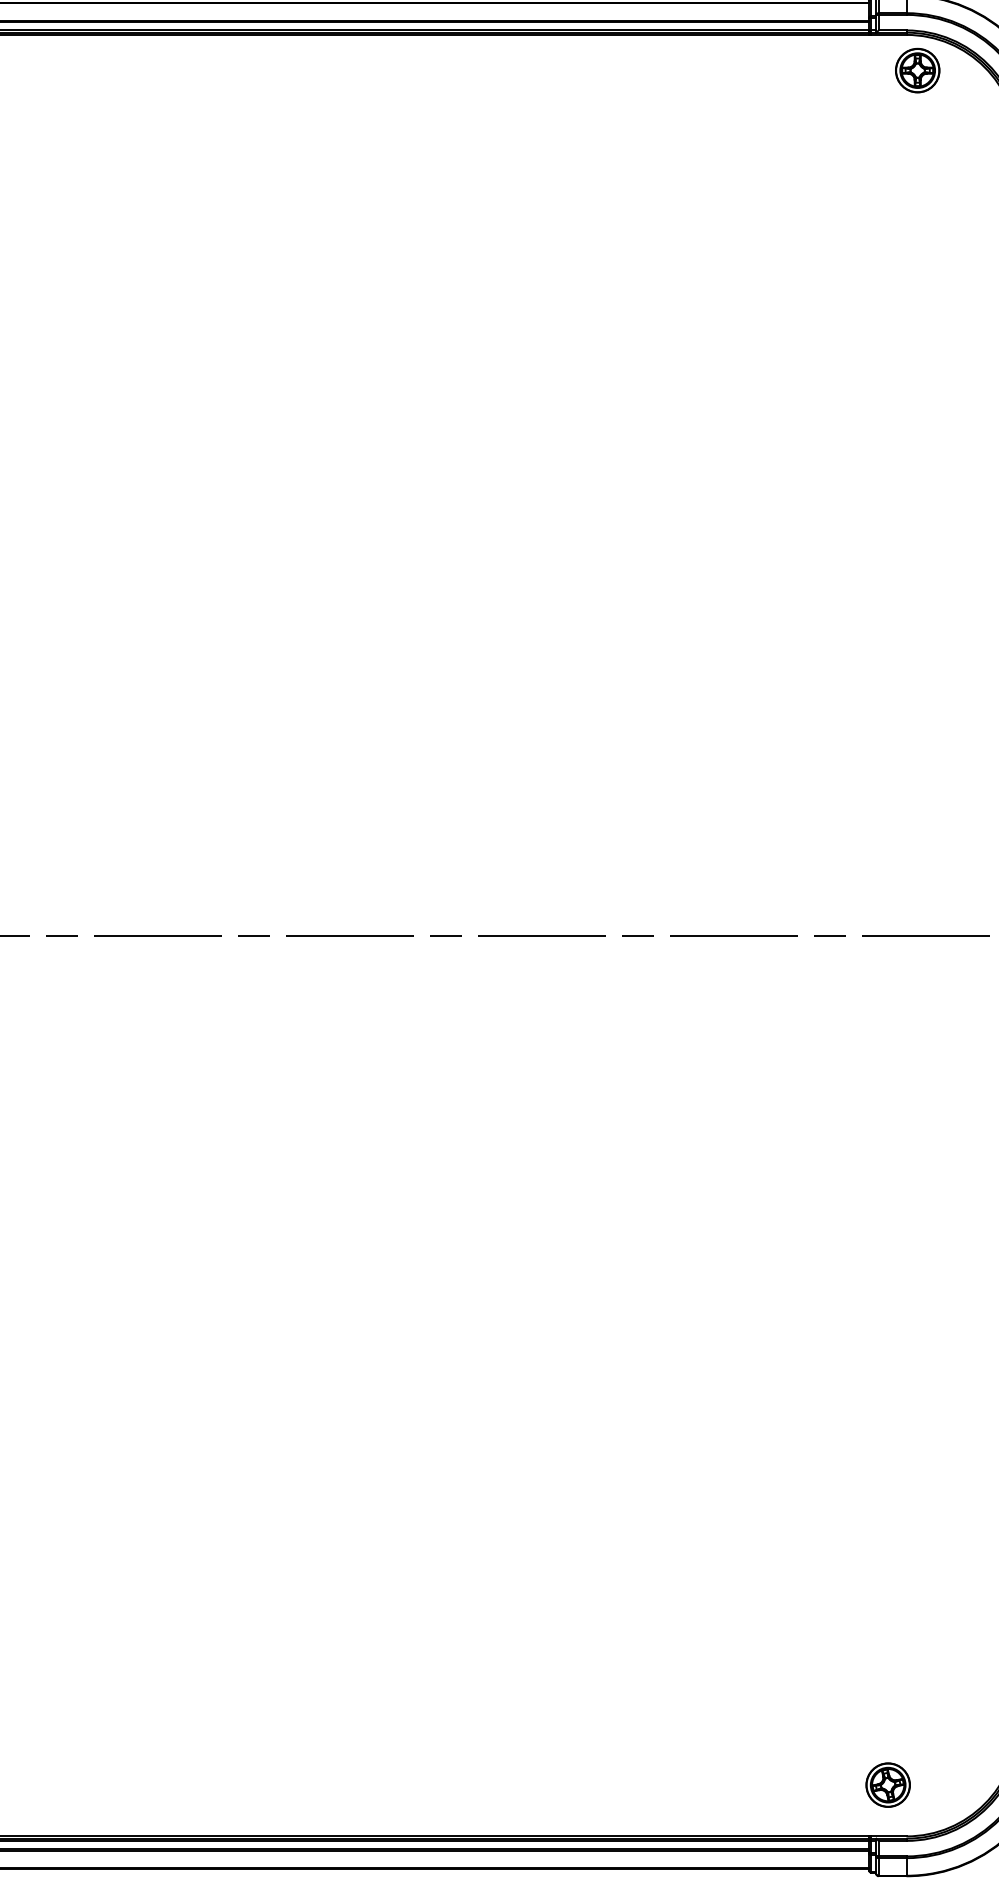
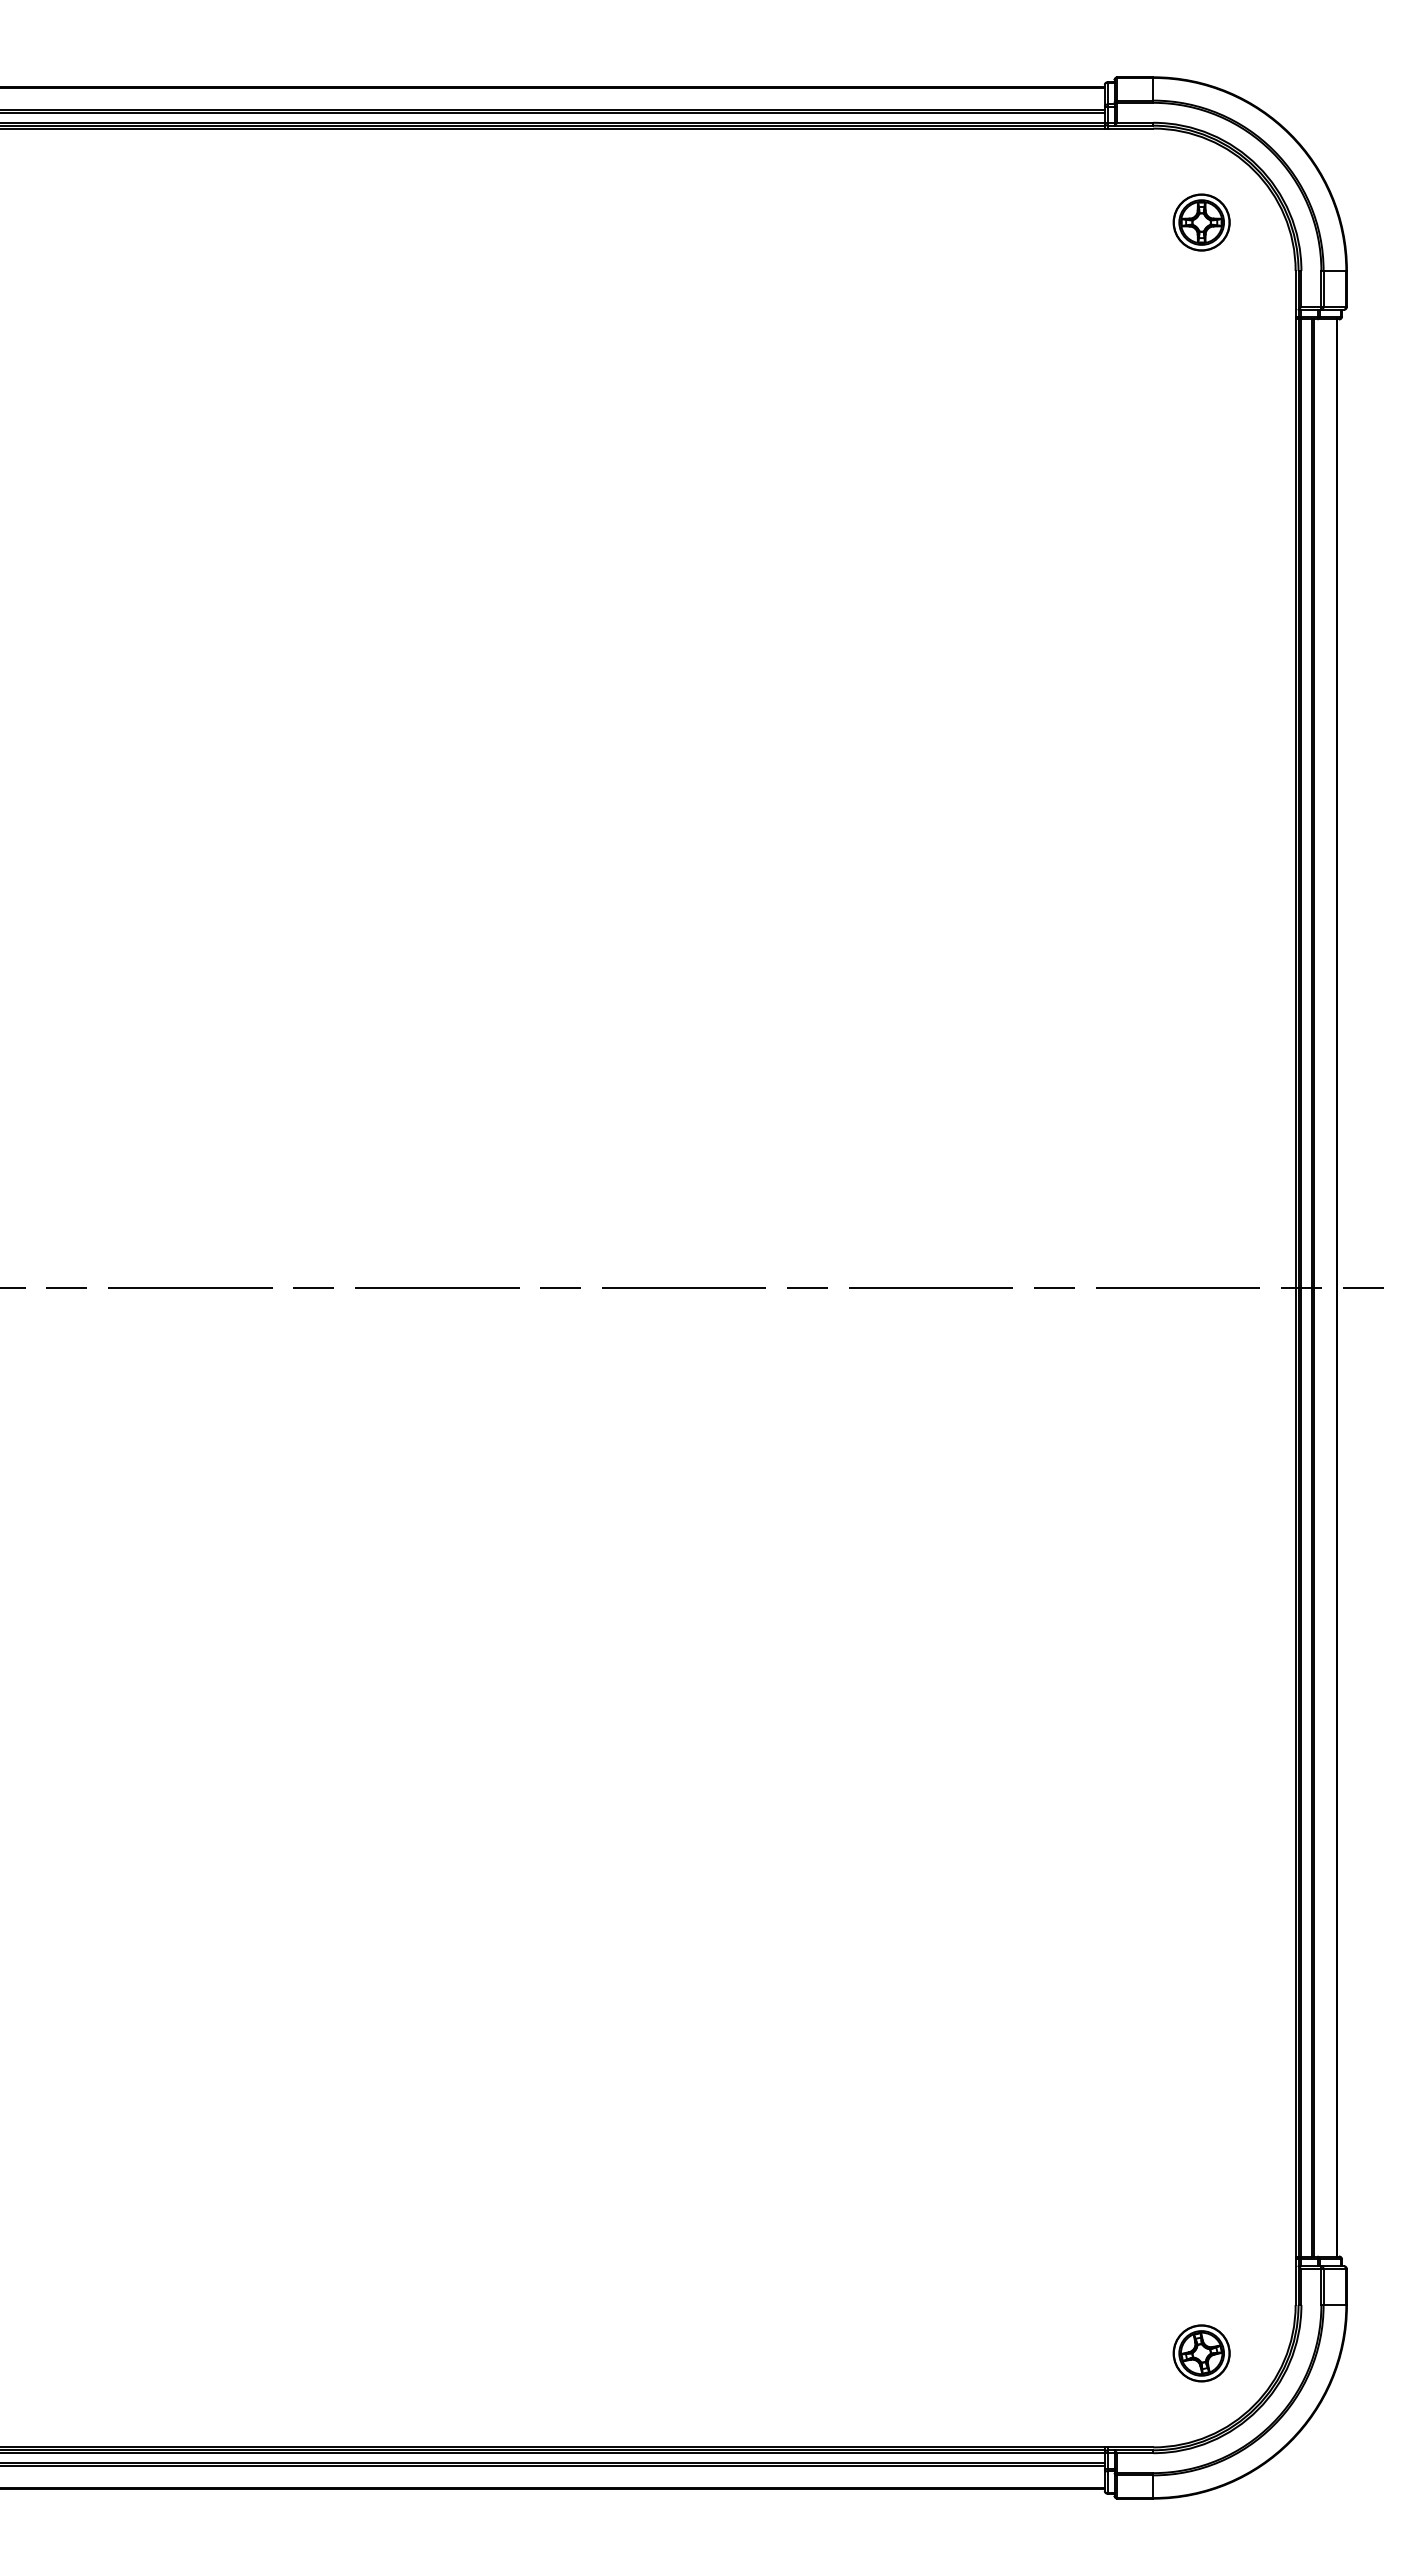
part: (917, 70) -> (1201, 222), moved
part: (888, 1785) -> (1201, 2353), moved

